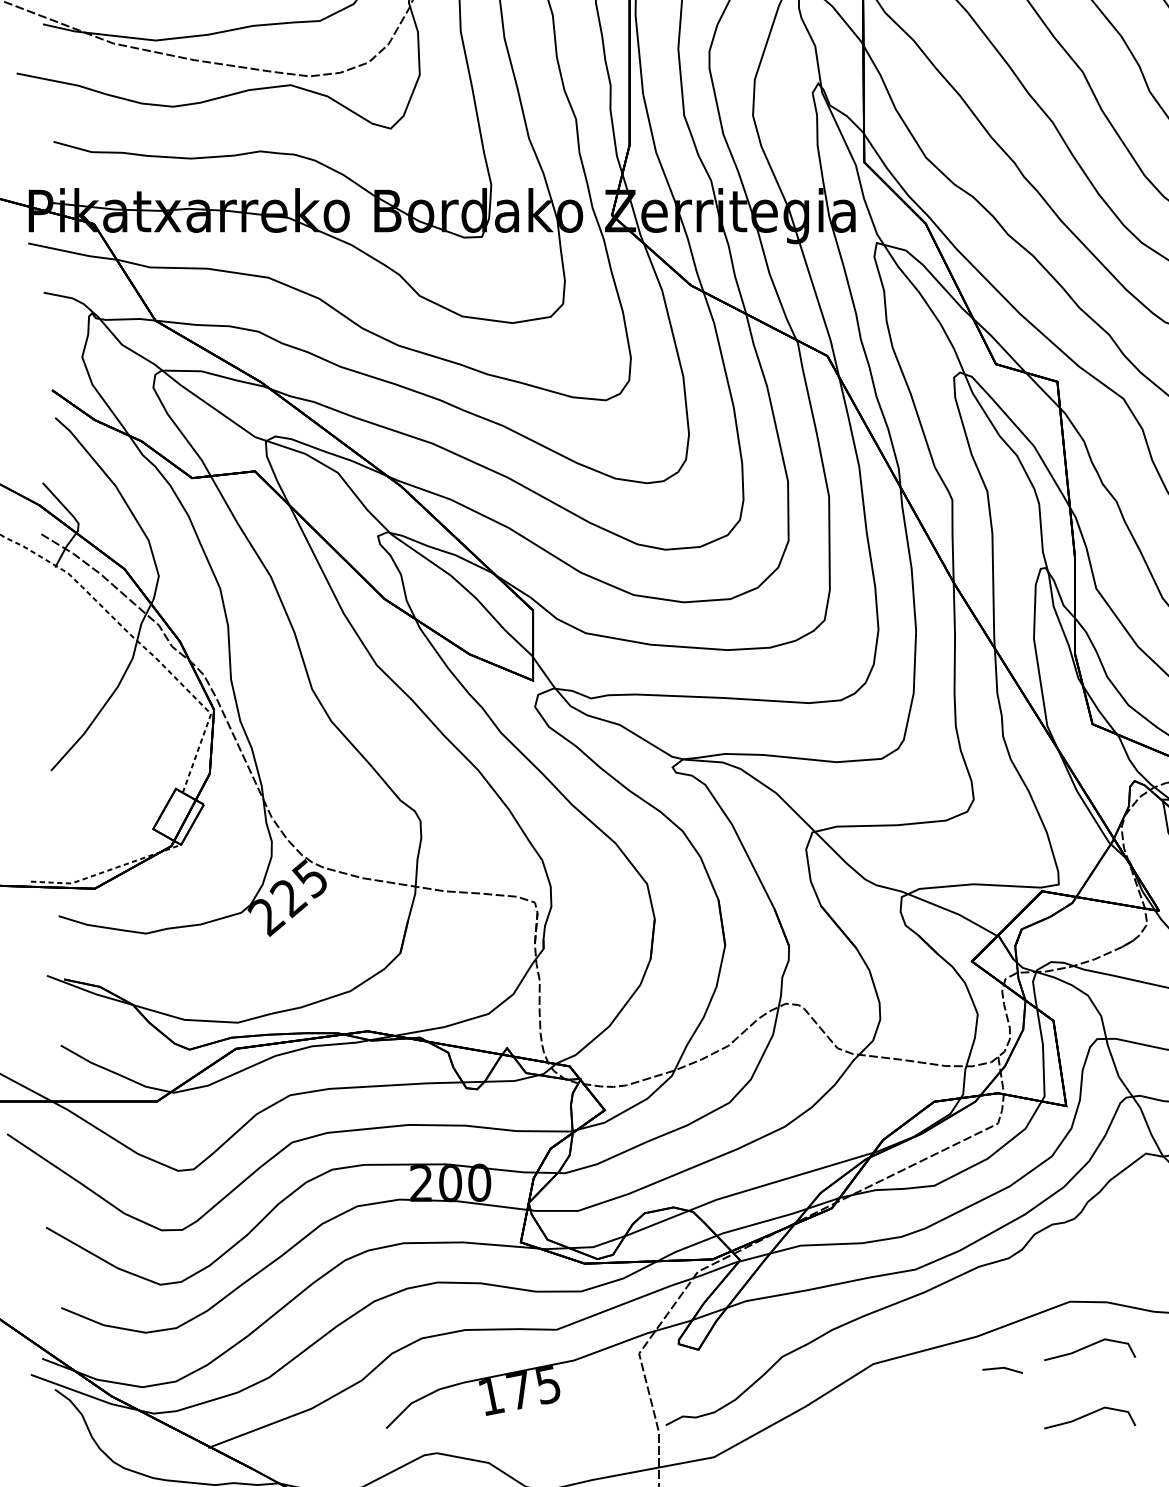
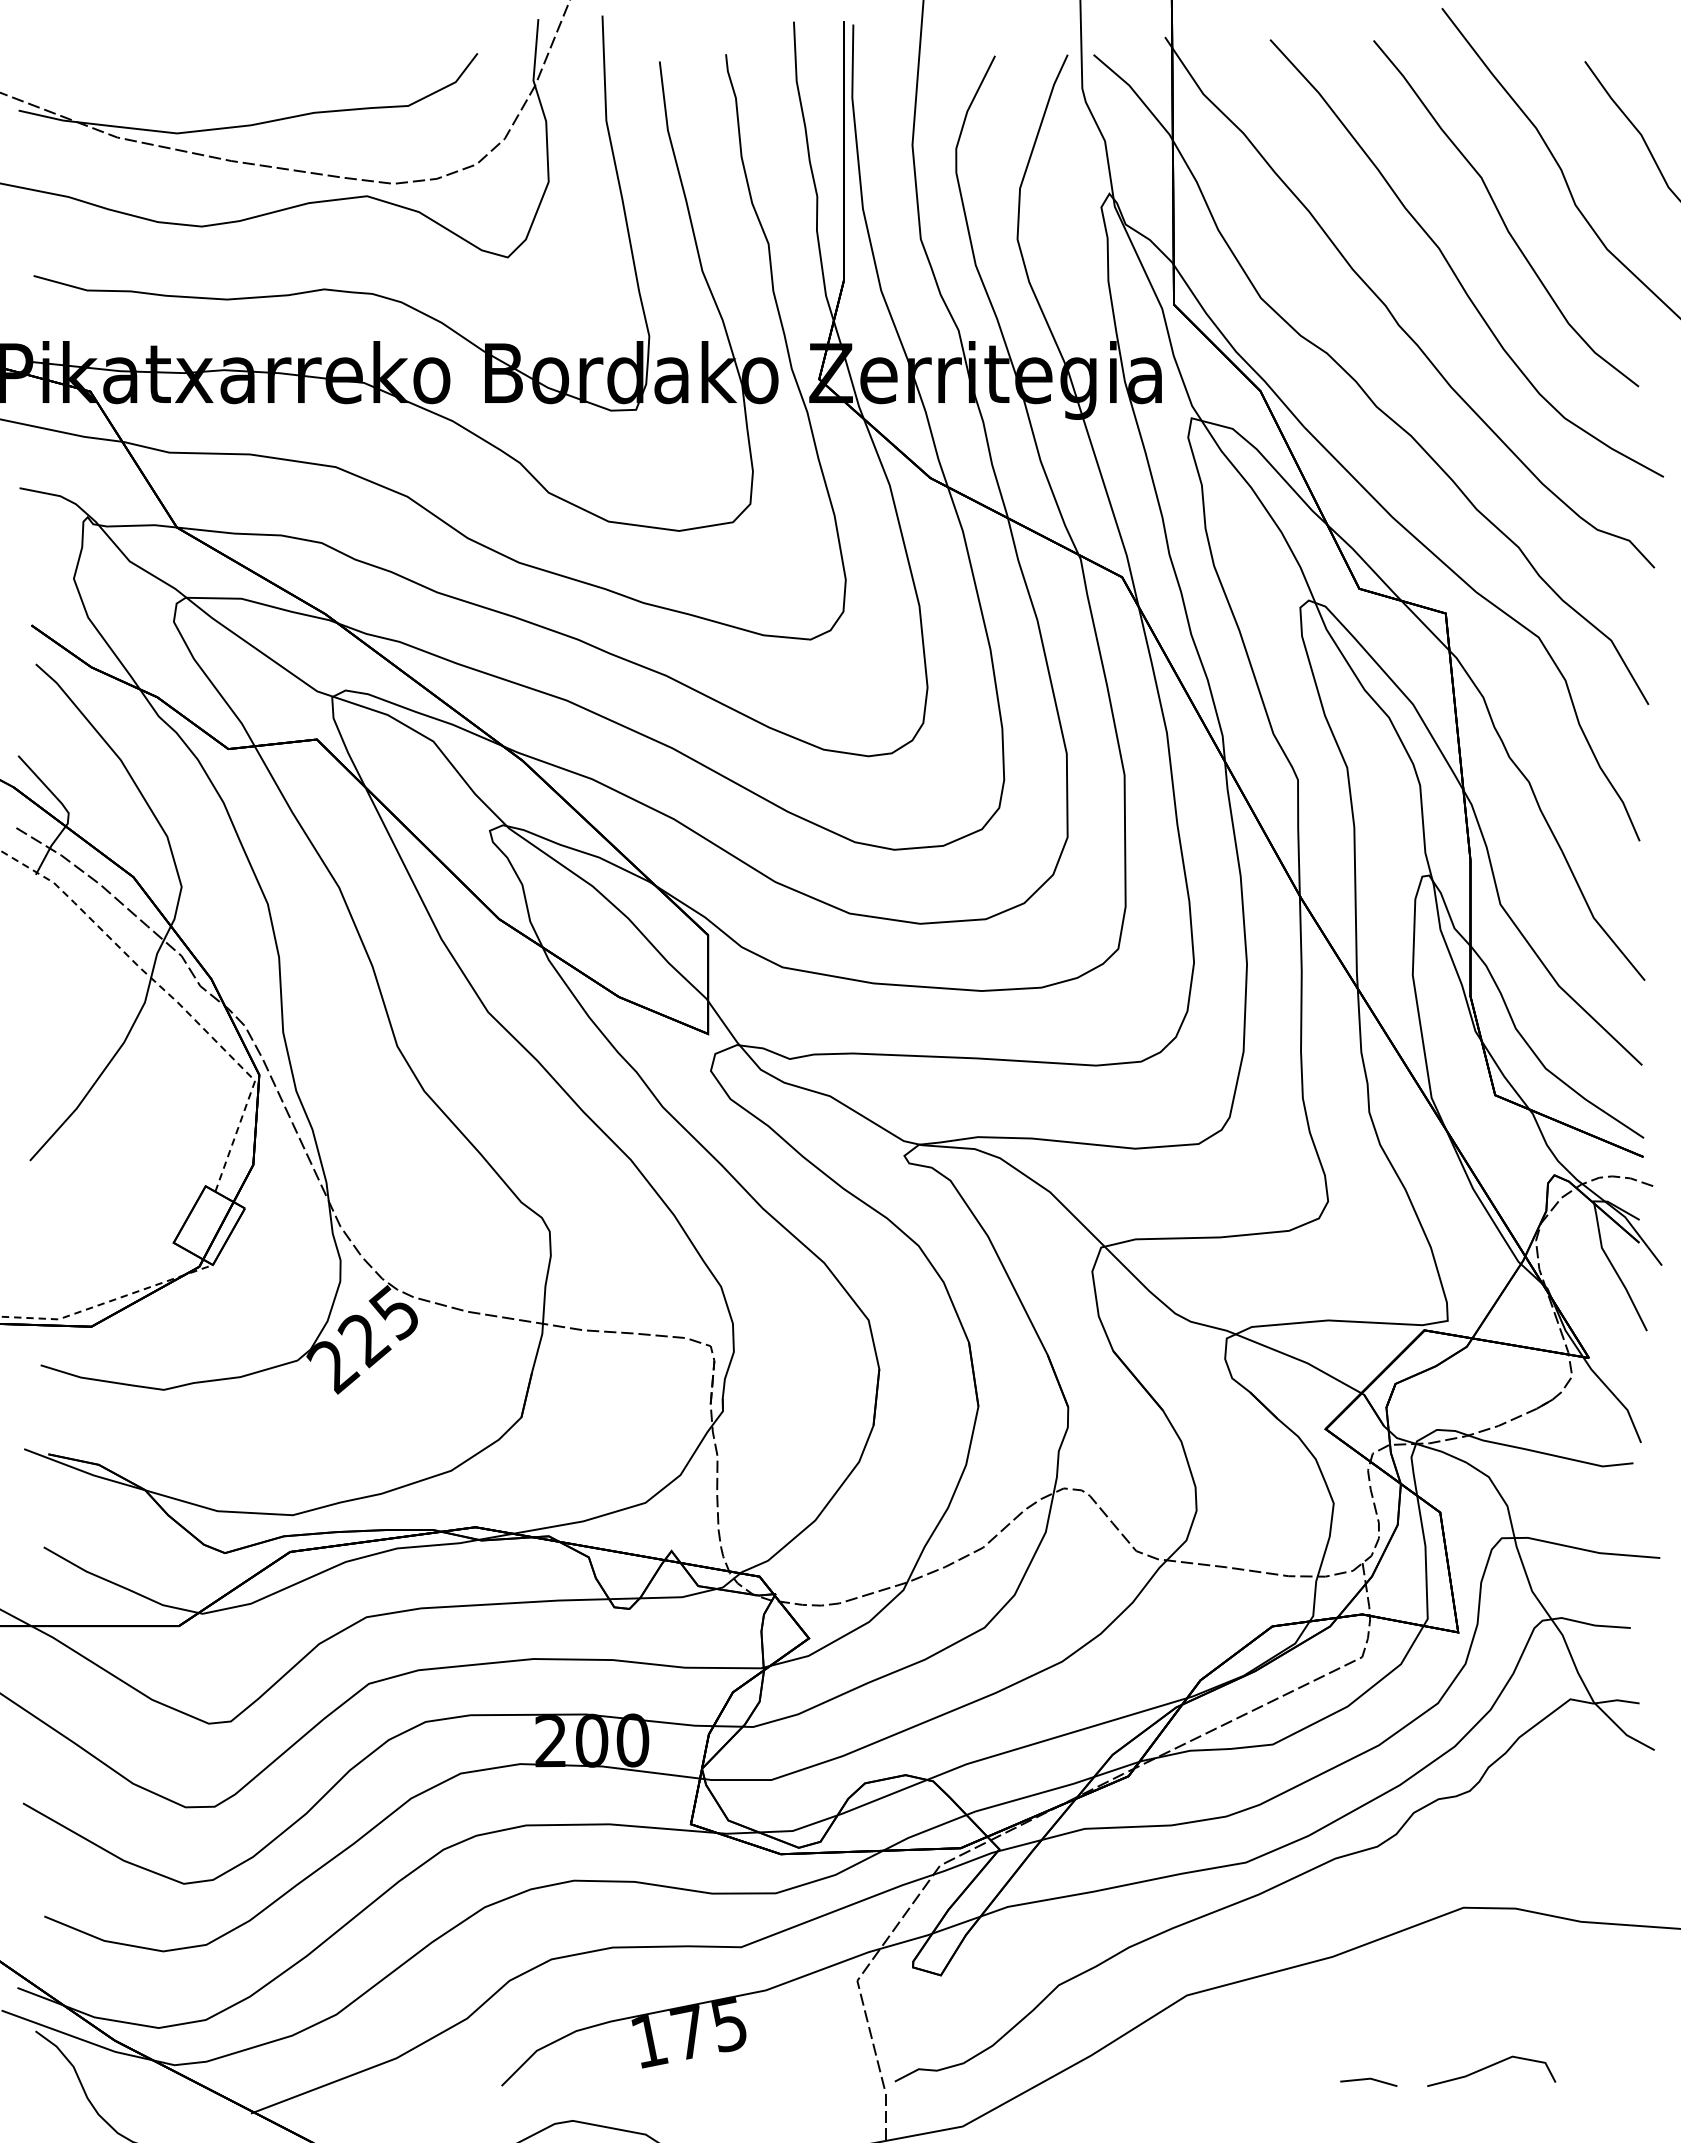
line: (1088, 1347) -> (1489, 1971), removed
line: (1002, 1368) -> (1368, 2079), moved

